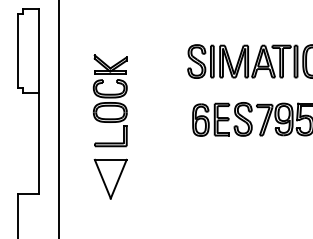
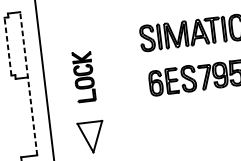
line: (18, 50) -> (8, 46), solid -> dashed
part: (109, 100) -> (83, 76), size x0.7
line: (38, 101) -> (28, 83), solid -> dashed

